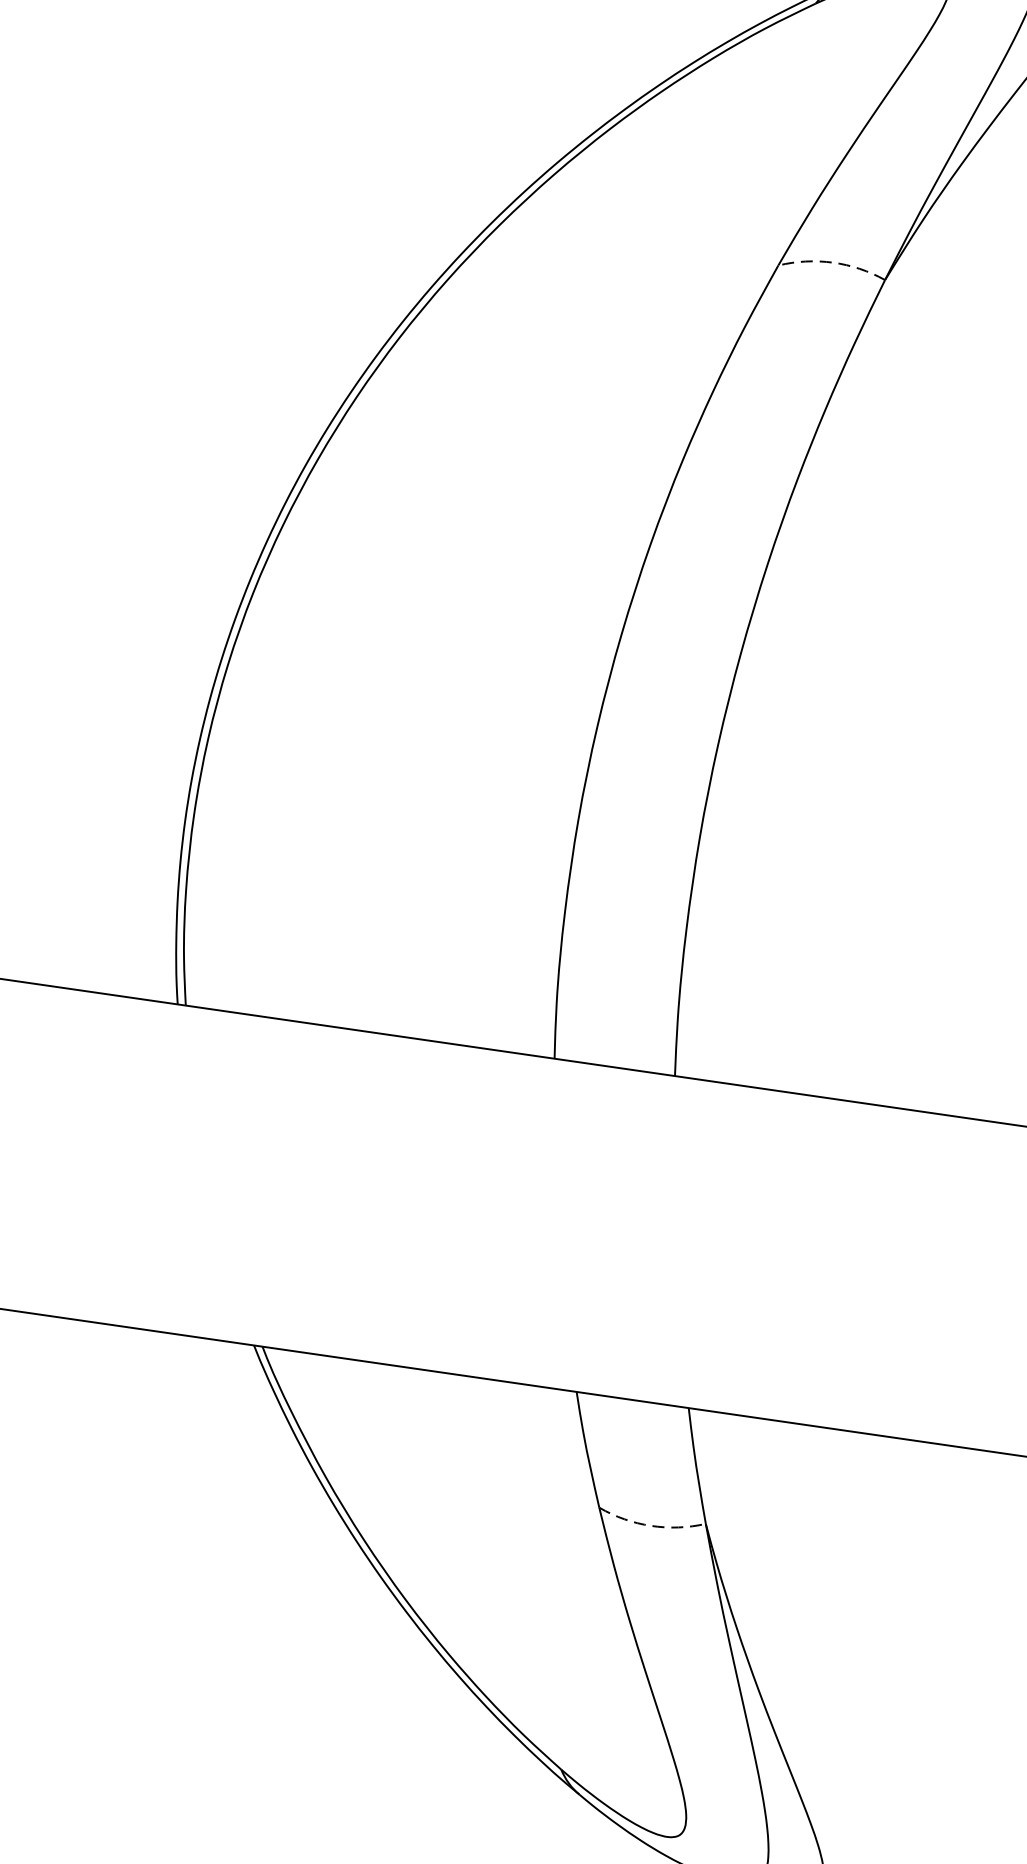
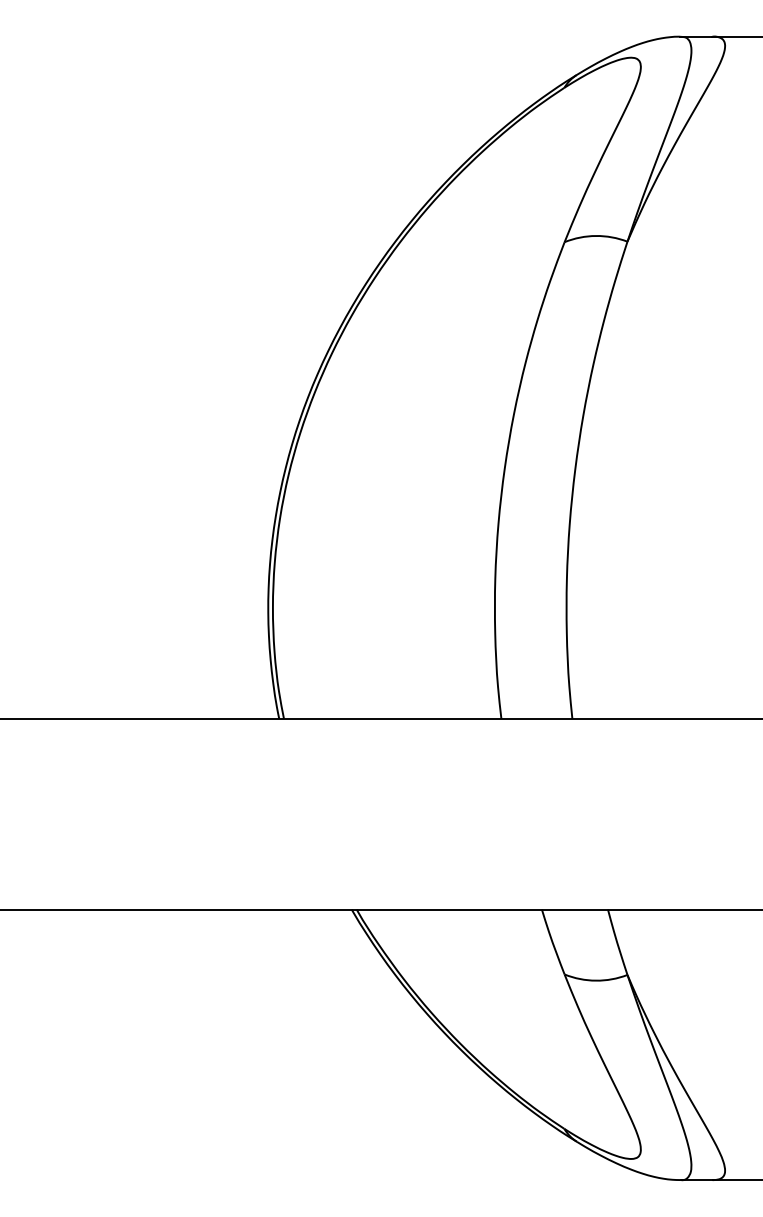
arc: (834, 261) -> (596, 235), dashed -> solid
arc: (651, 1525) -> (596, 980), dashed -> solid

